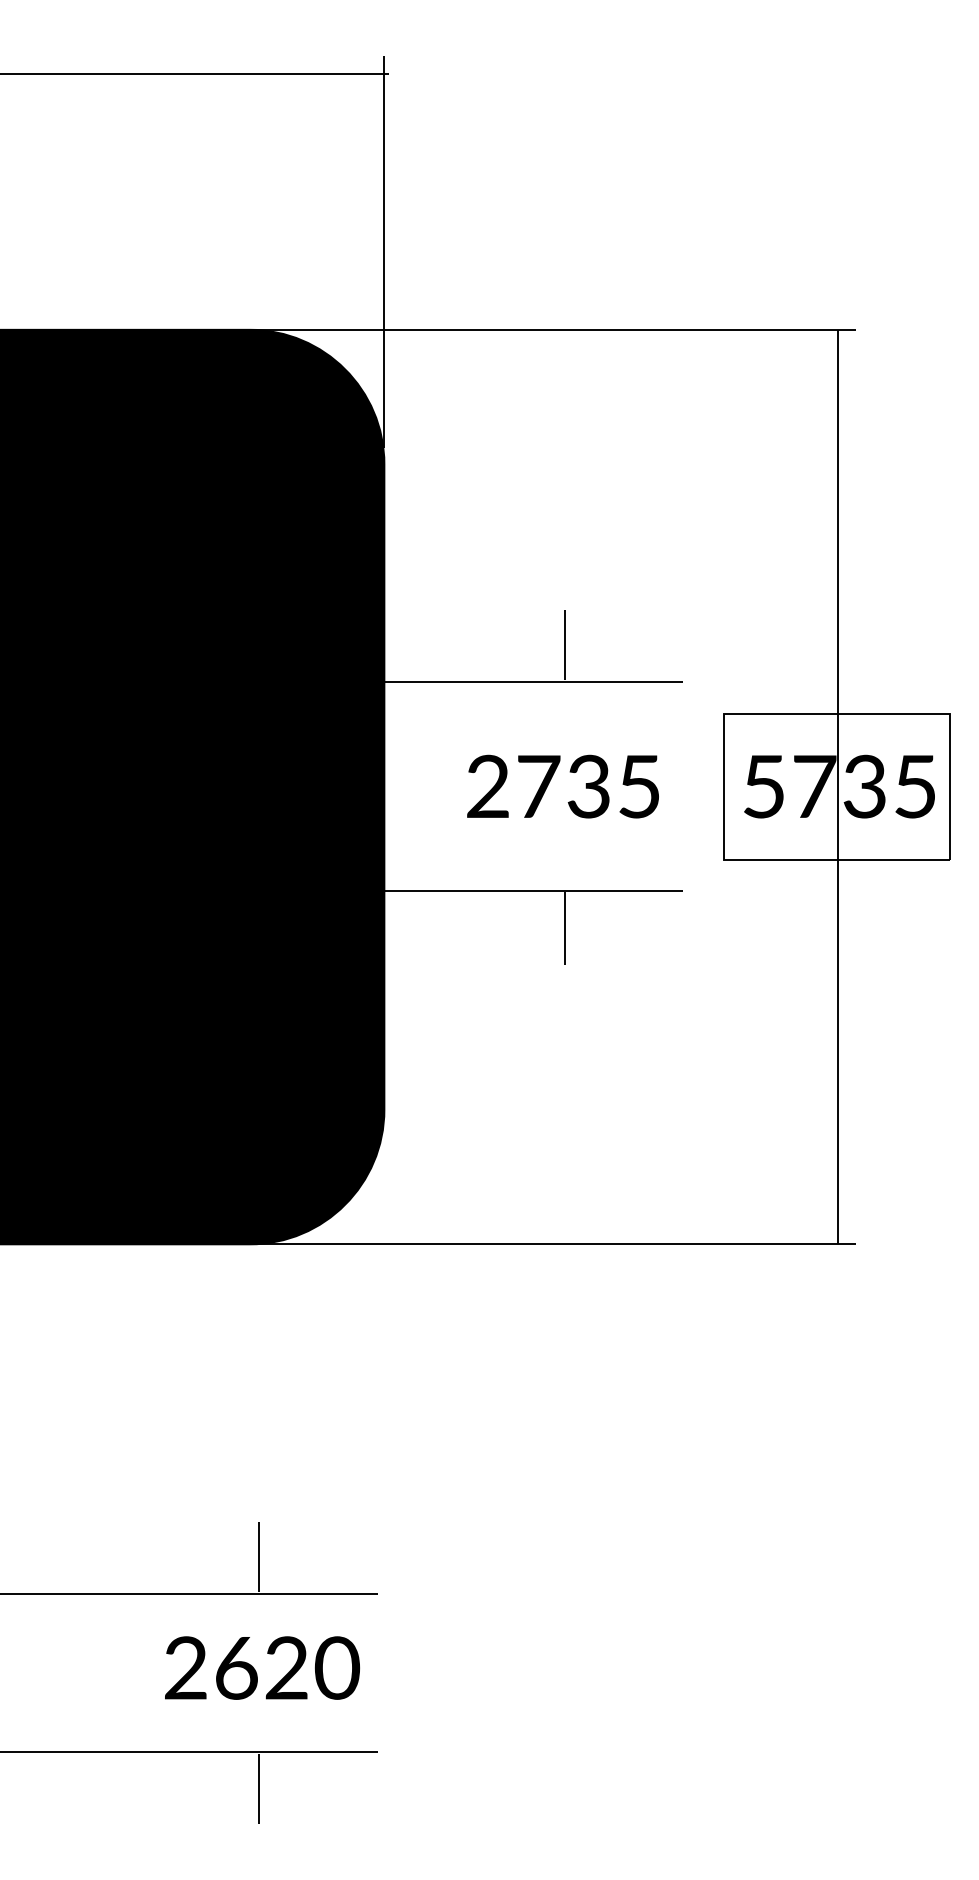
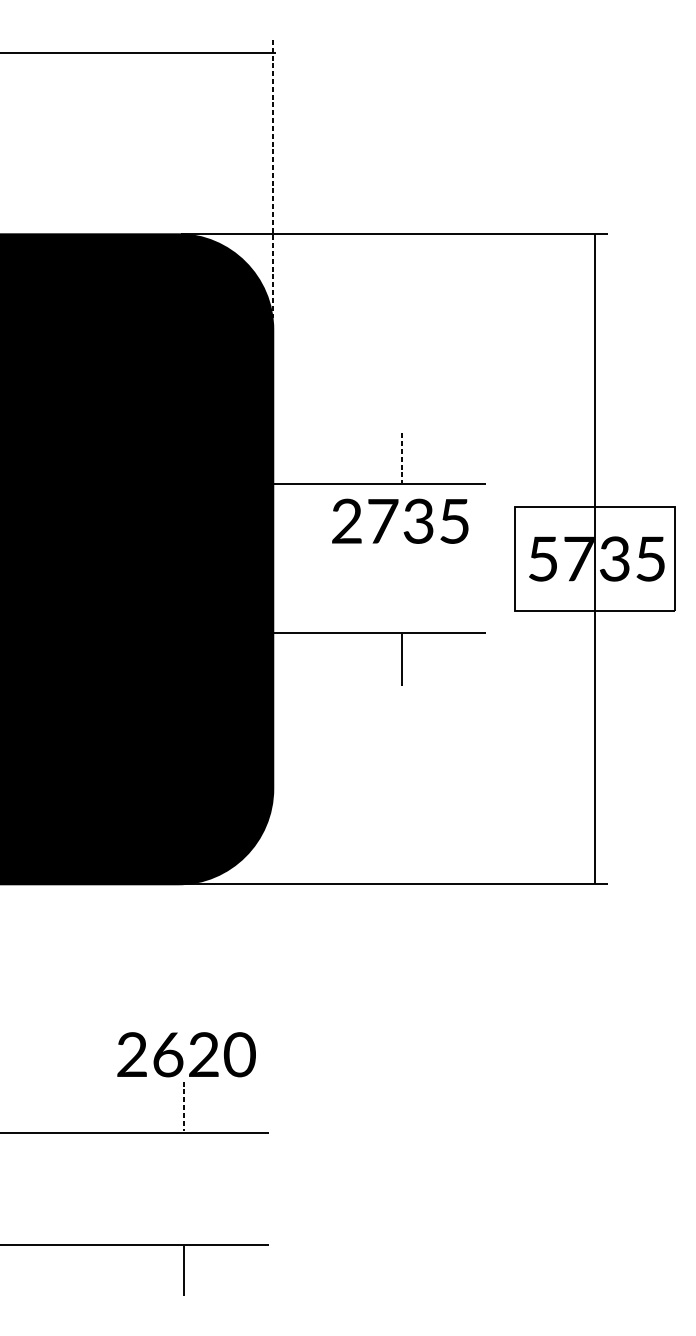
line: (384, 251) -> (273, 178), solid -> dashed
line: (564, 644) -> (401, 457), solid -> dashed
text: (562, 786) -> (399, 521), moved
line: (259, 1556) -> (184, 1106), solid -> dashed
text: (262, 1667) -> (186, 1054), moved

